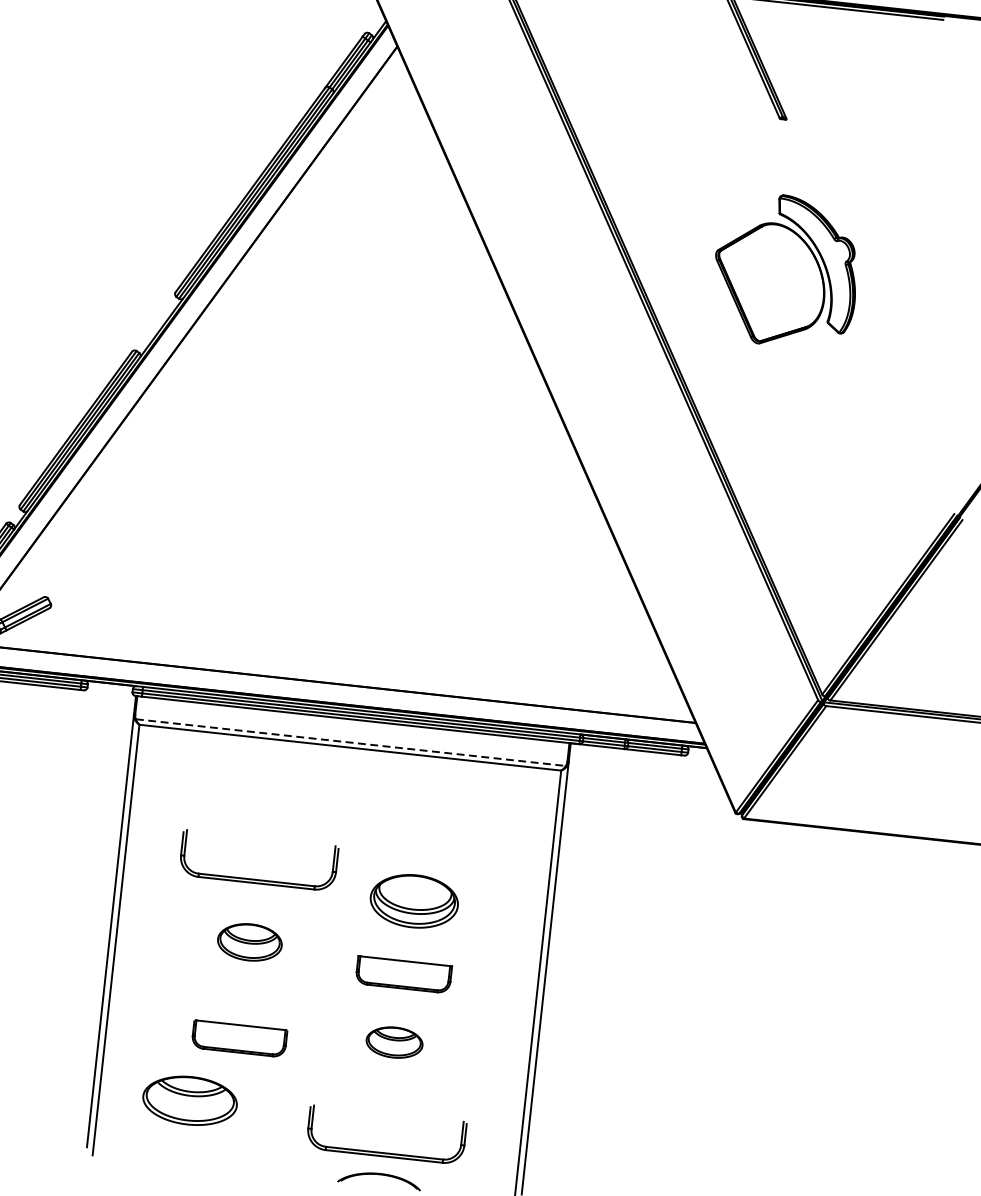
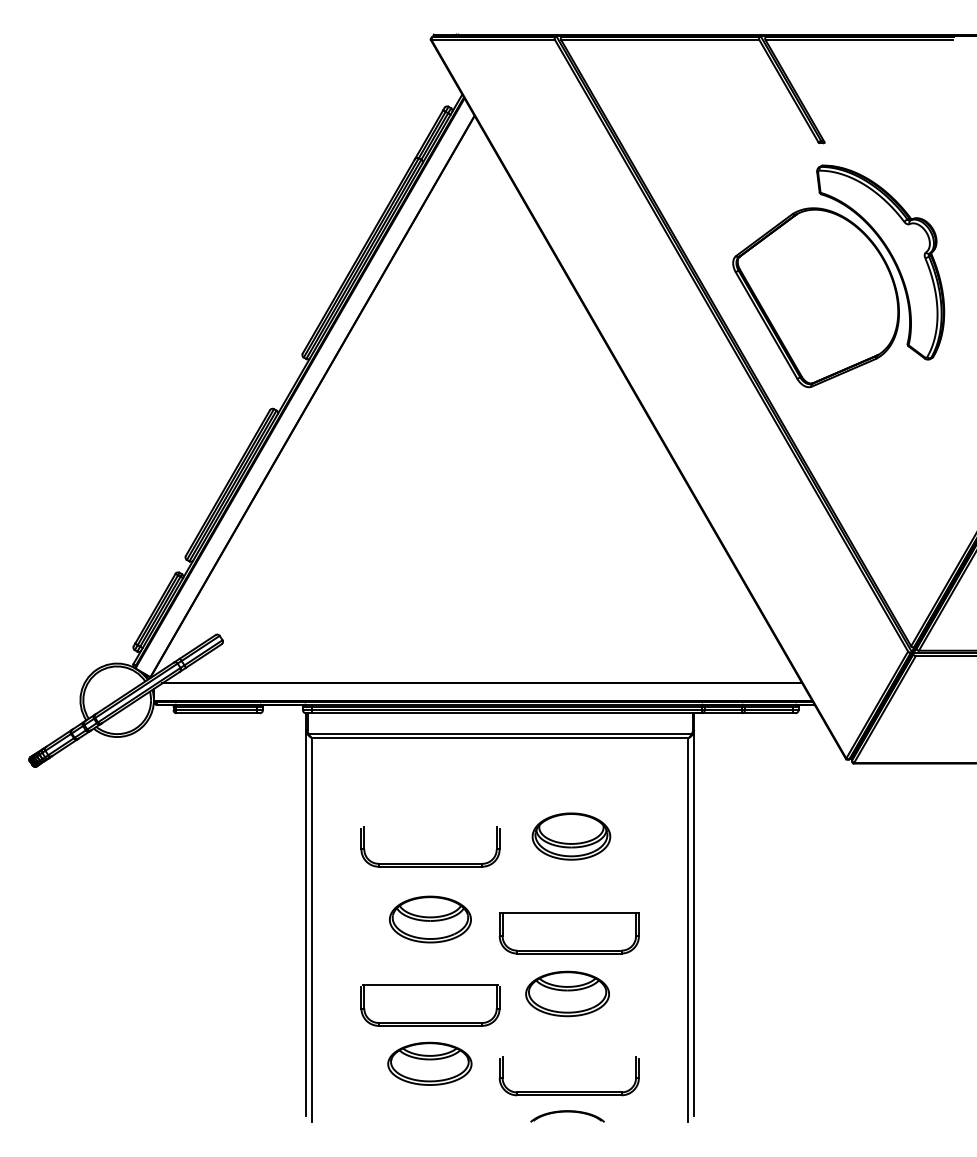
part: (785, 271) -> (838, 276), size x1.67
line: (351, 742) -> (500, 733), dashed -> solid
part: (414, 901) -> (571, 836), moved
part: (249, 942) -> (430, 919), size x1.43
part: (403, 974) -> (568, 933), size x1.67
part: (239, 1038) -> (430, 1005), size x1.67
part: (394, 1042) -> (567, 993), size x1.67
part: (189, 1100) -> (429, 1063), moved

